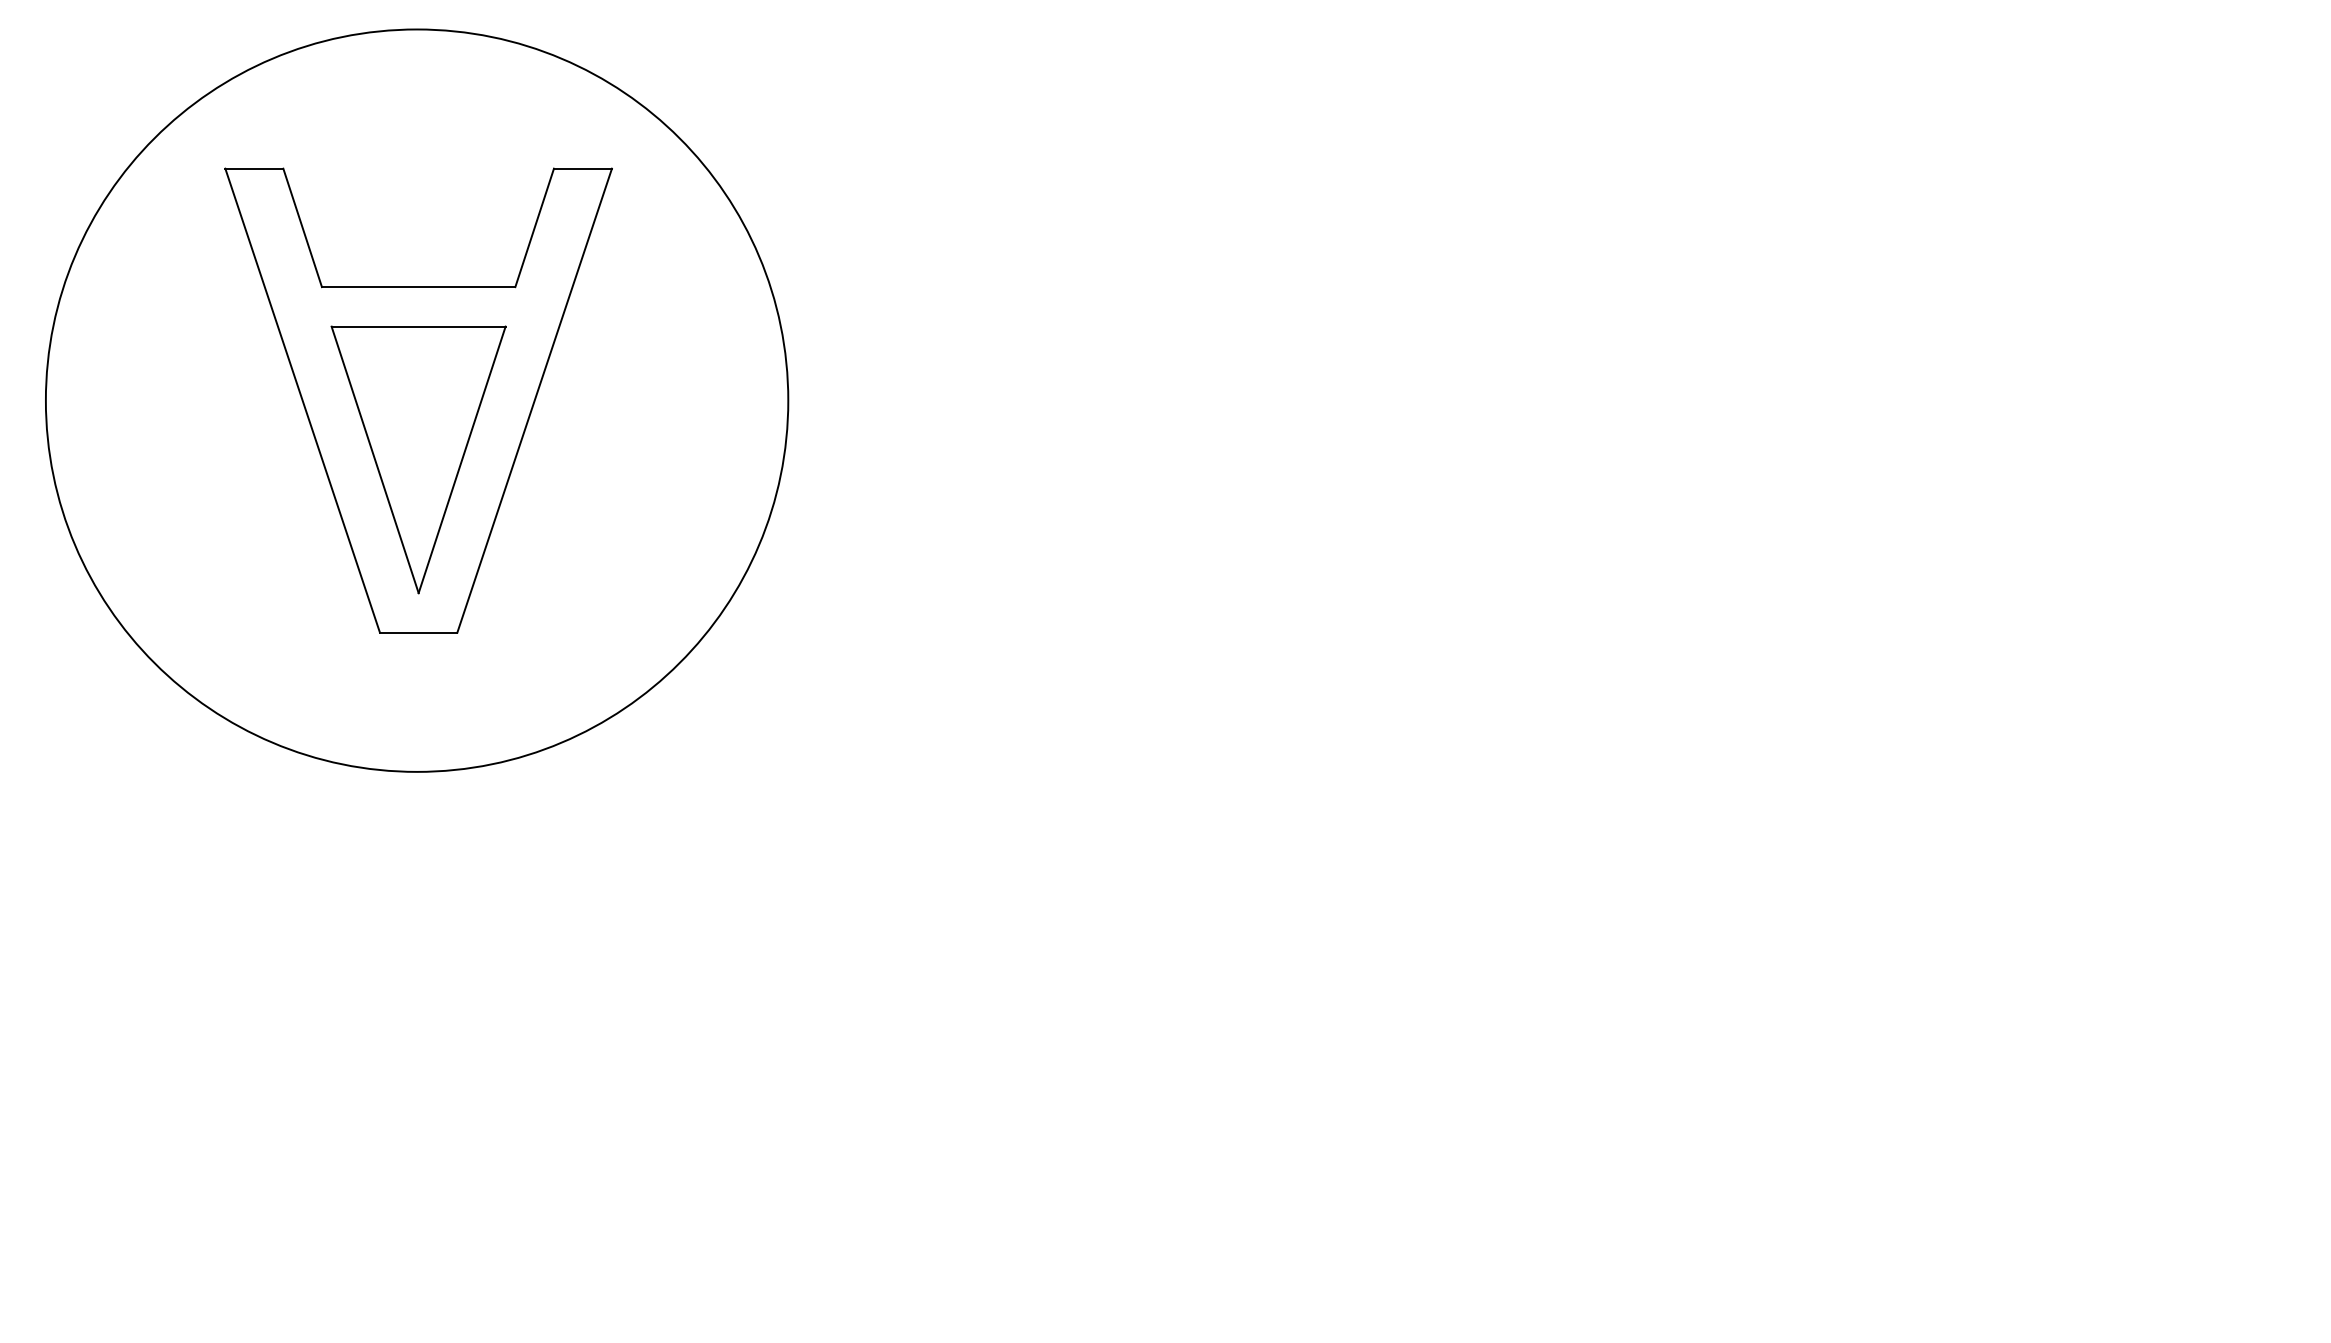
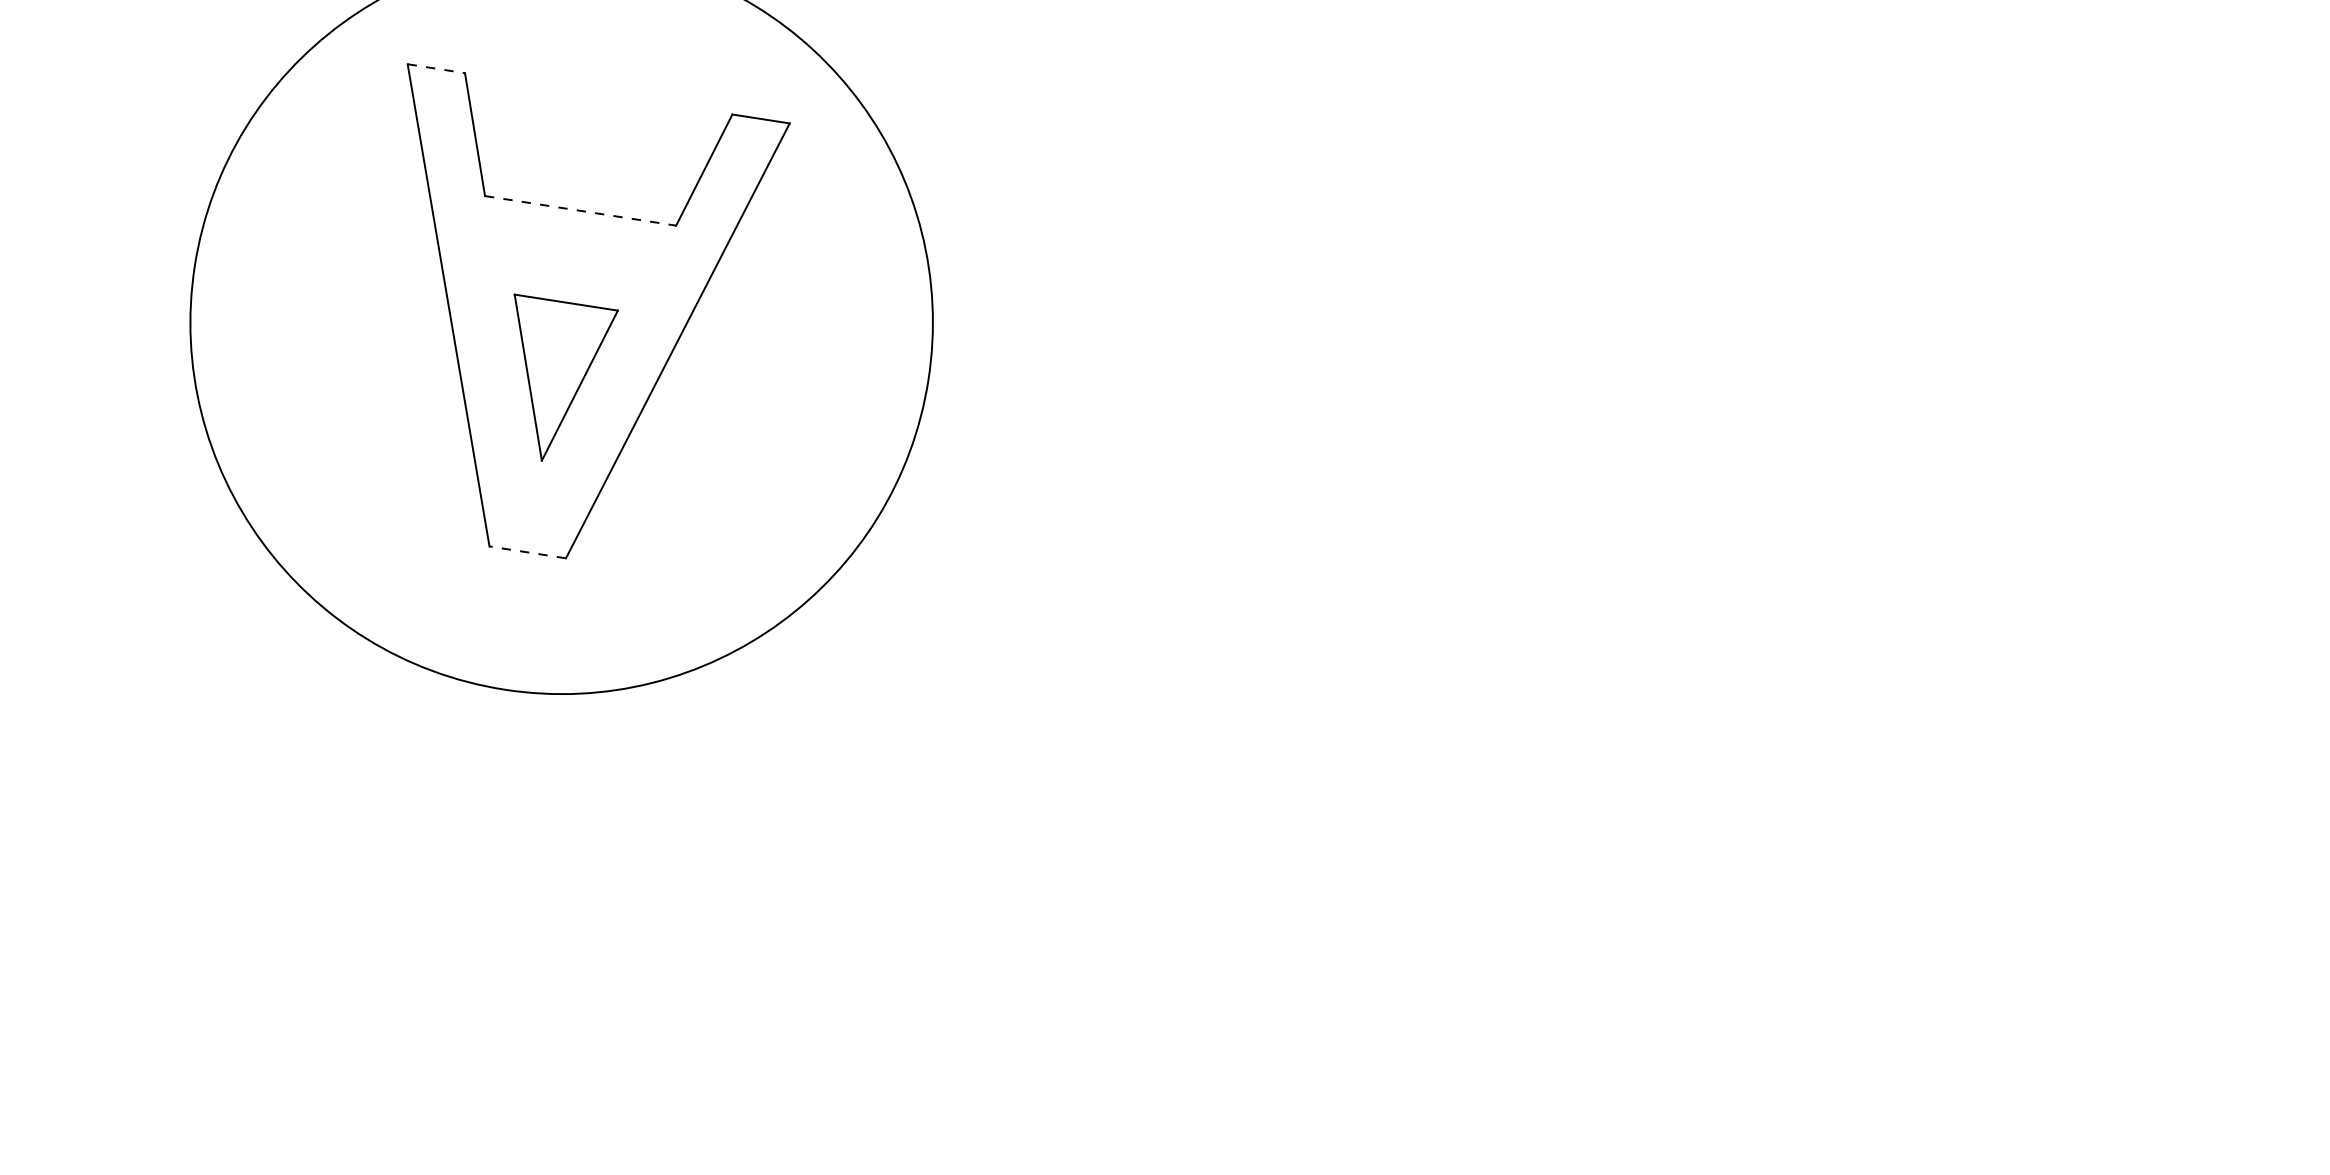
line: (254, 168) -> (436, 68), solid -> dashed
line: (418, 287) -> (580, 211), solid -> dashed
part: (418, 459) -> (554, 381), size x0.6
line: (418, 632) -> (527, 552), solid -> dashed

